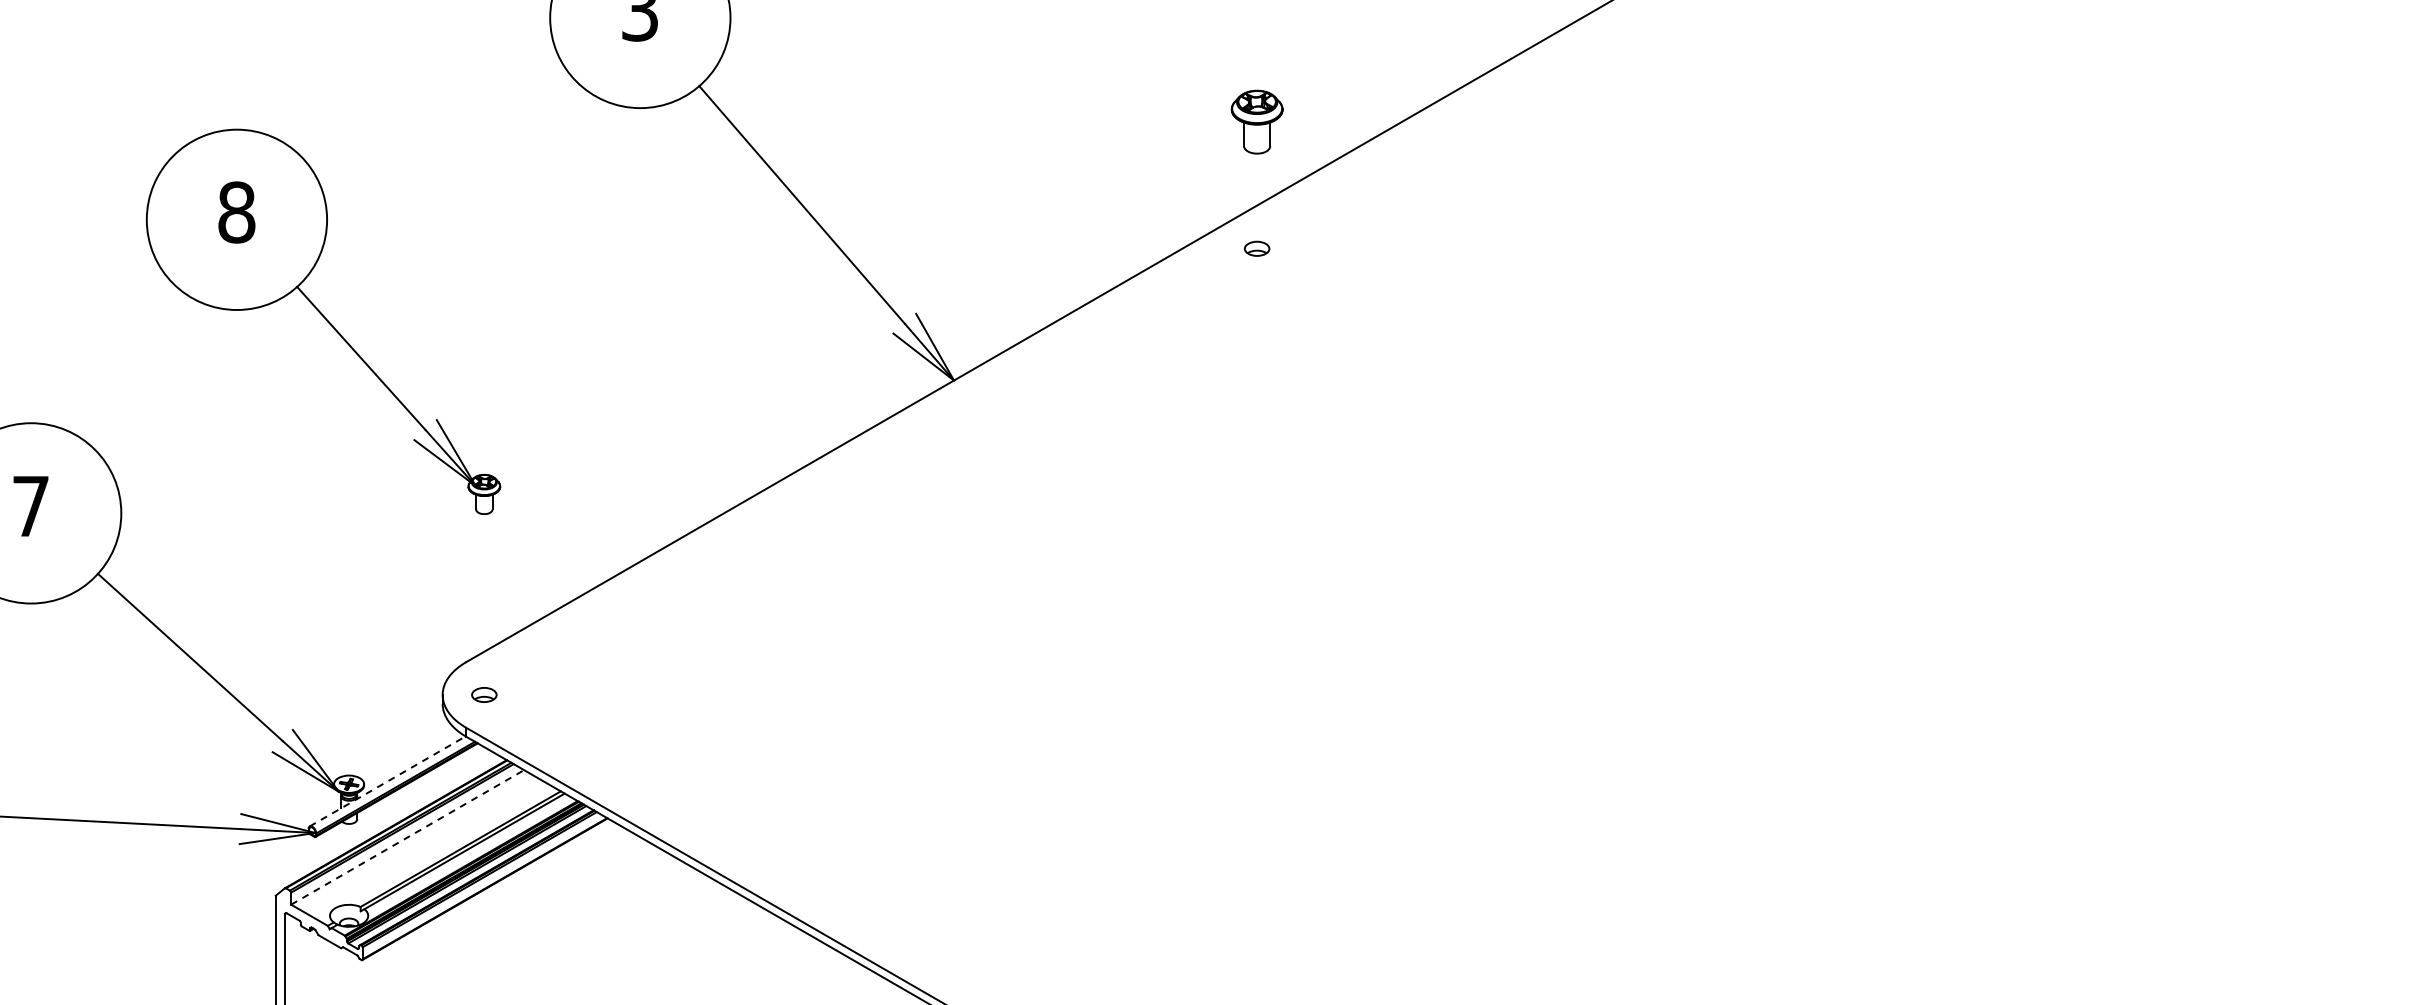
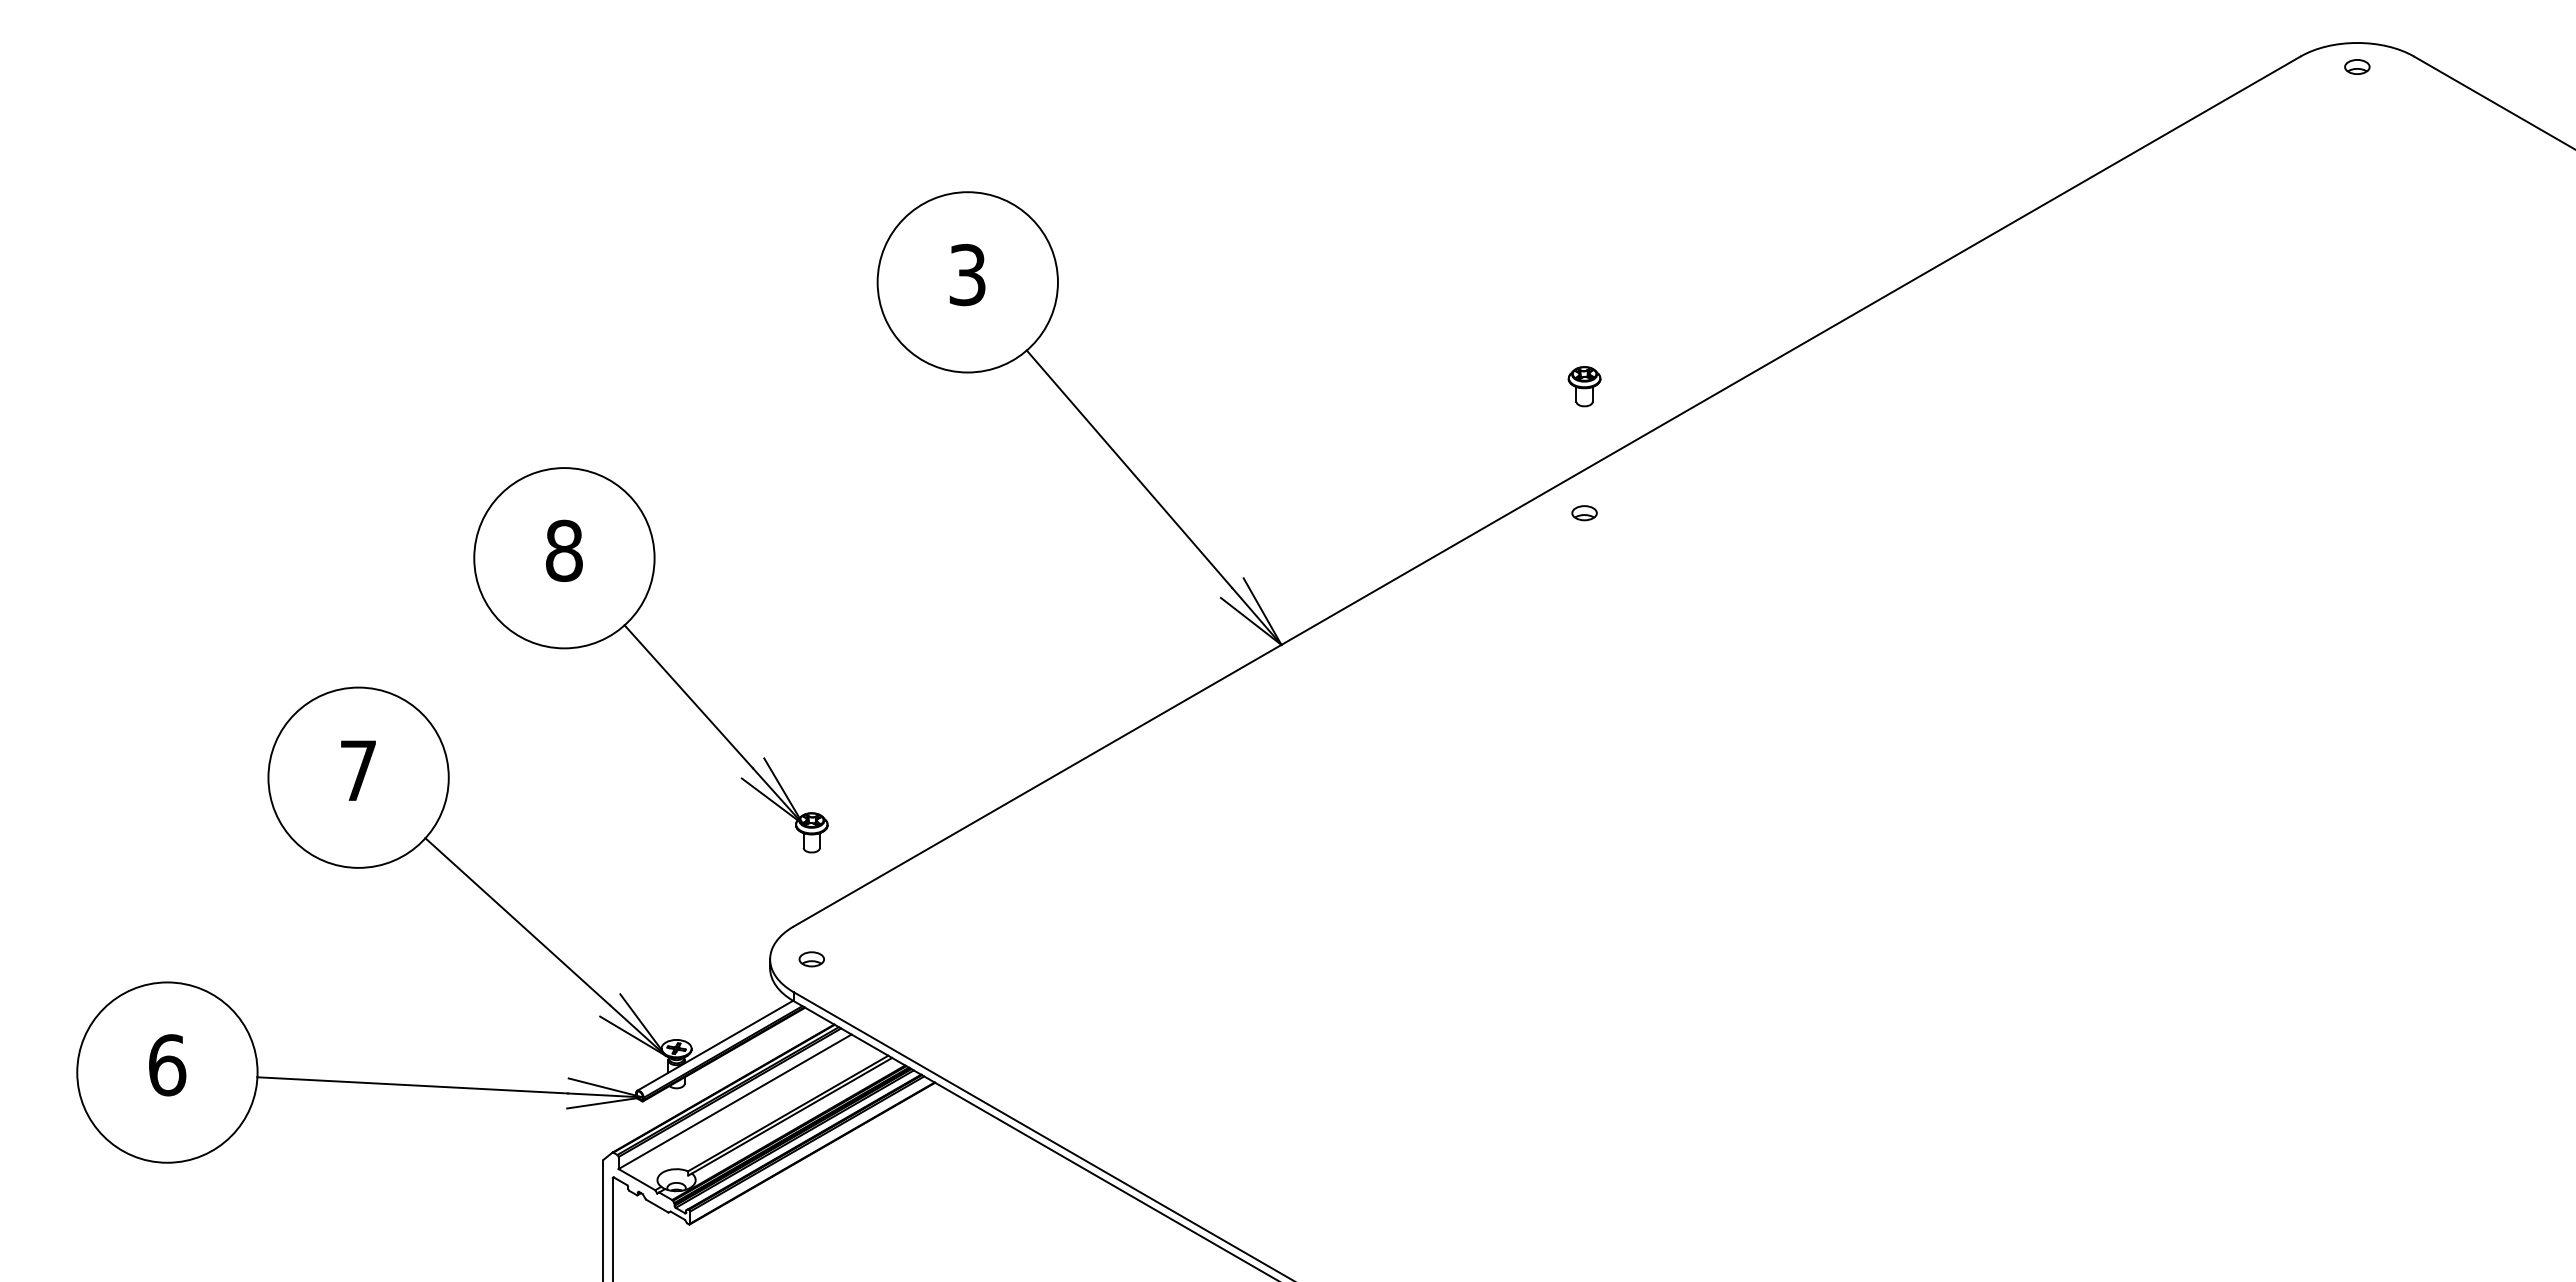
part: (1257, 122) -> (1584, 386), size x0.62
part: (323, 322) -> (650, 660), moved
line: (388, 781) -> (715, 1045), dashed -> solid
line: (408, 837) -> (735, 1101), dashed -> solid

